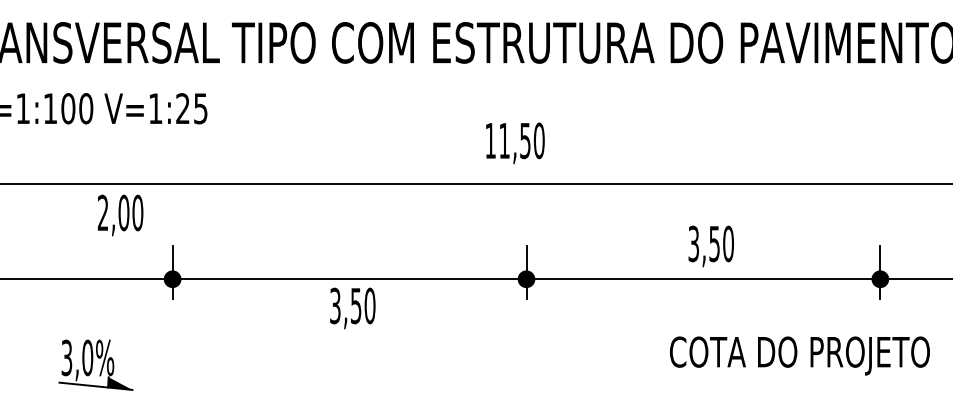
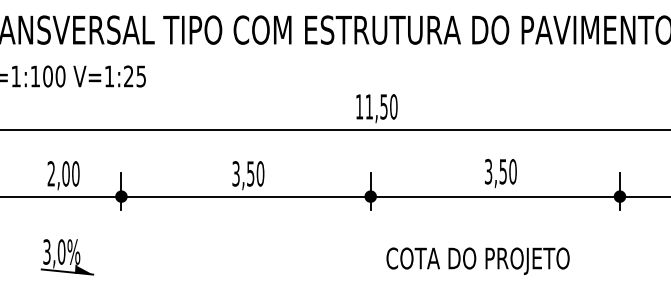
text: (515, 143) -> (377, 108), moved
text: (120, 215) -> (63, 175), moved
text: (352, 308) -> (248, 175), moved
text: (799, 355) -> (477, 260), moved

